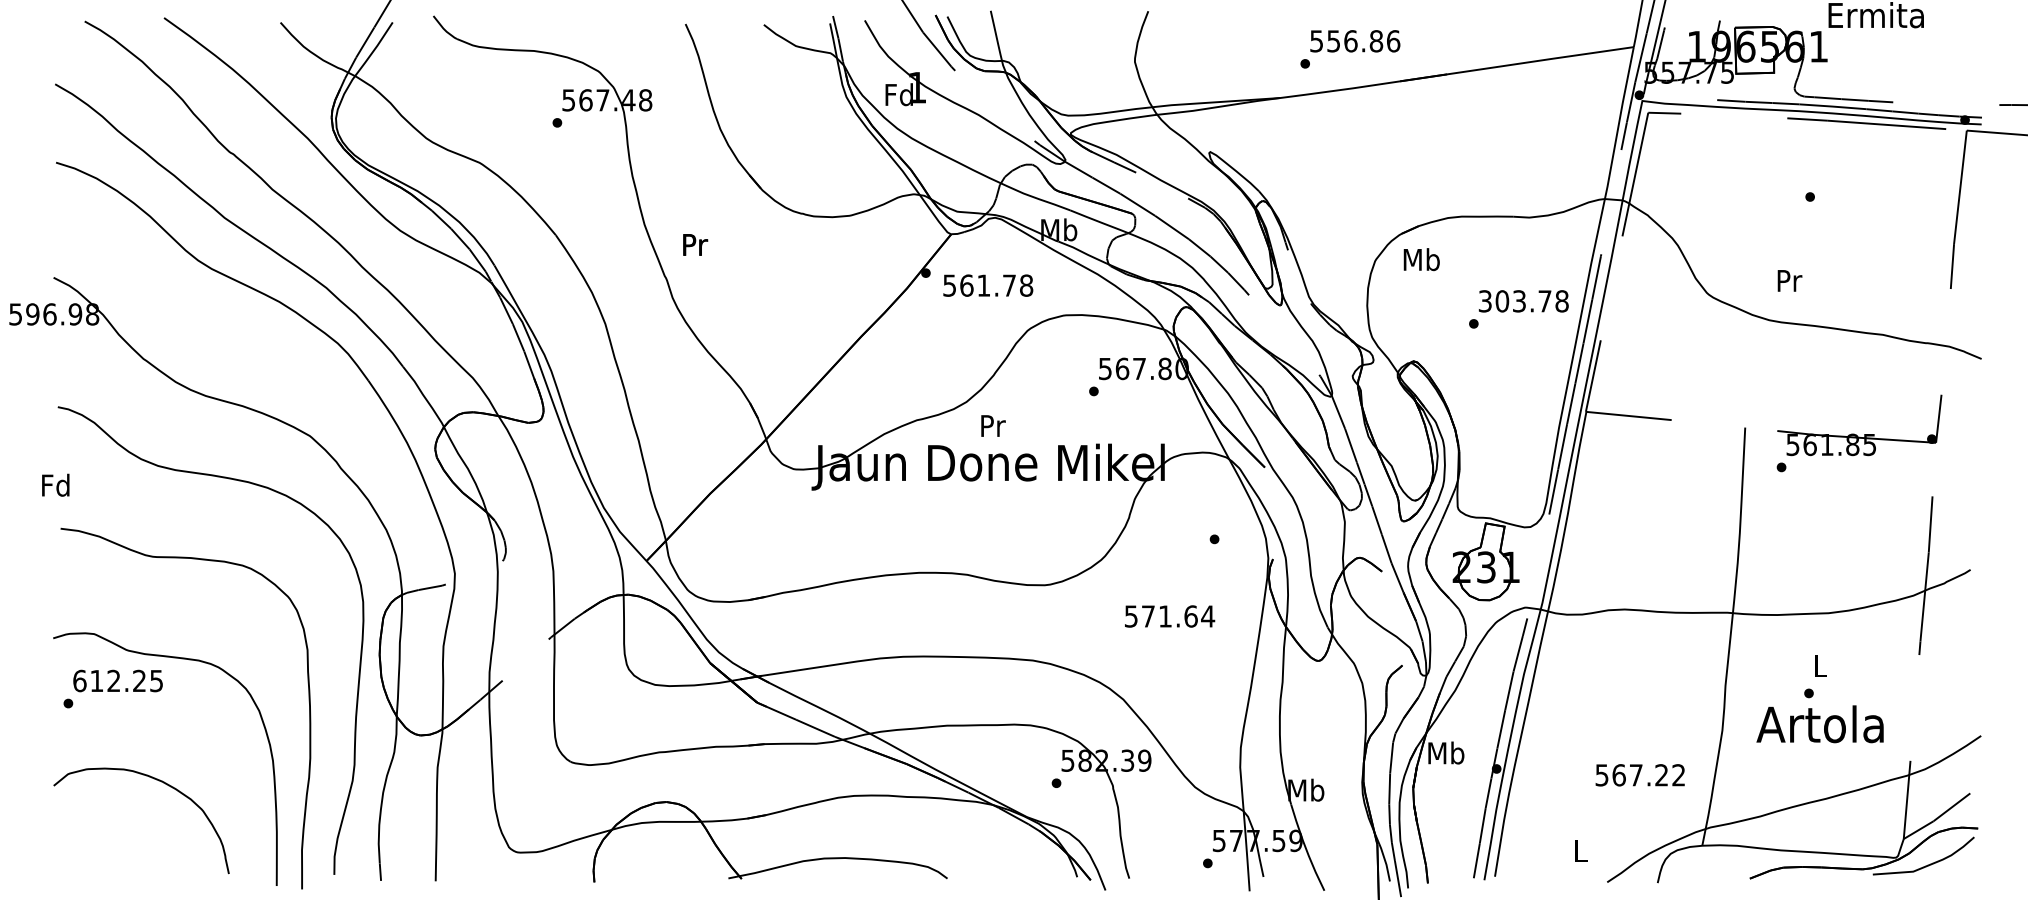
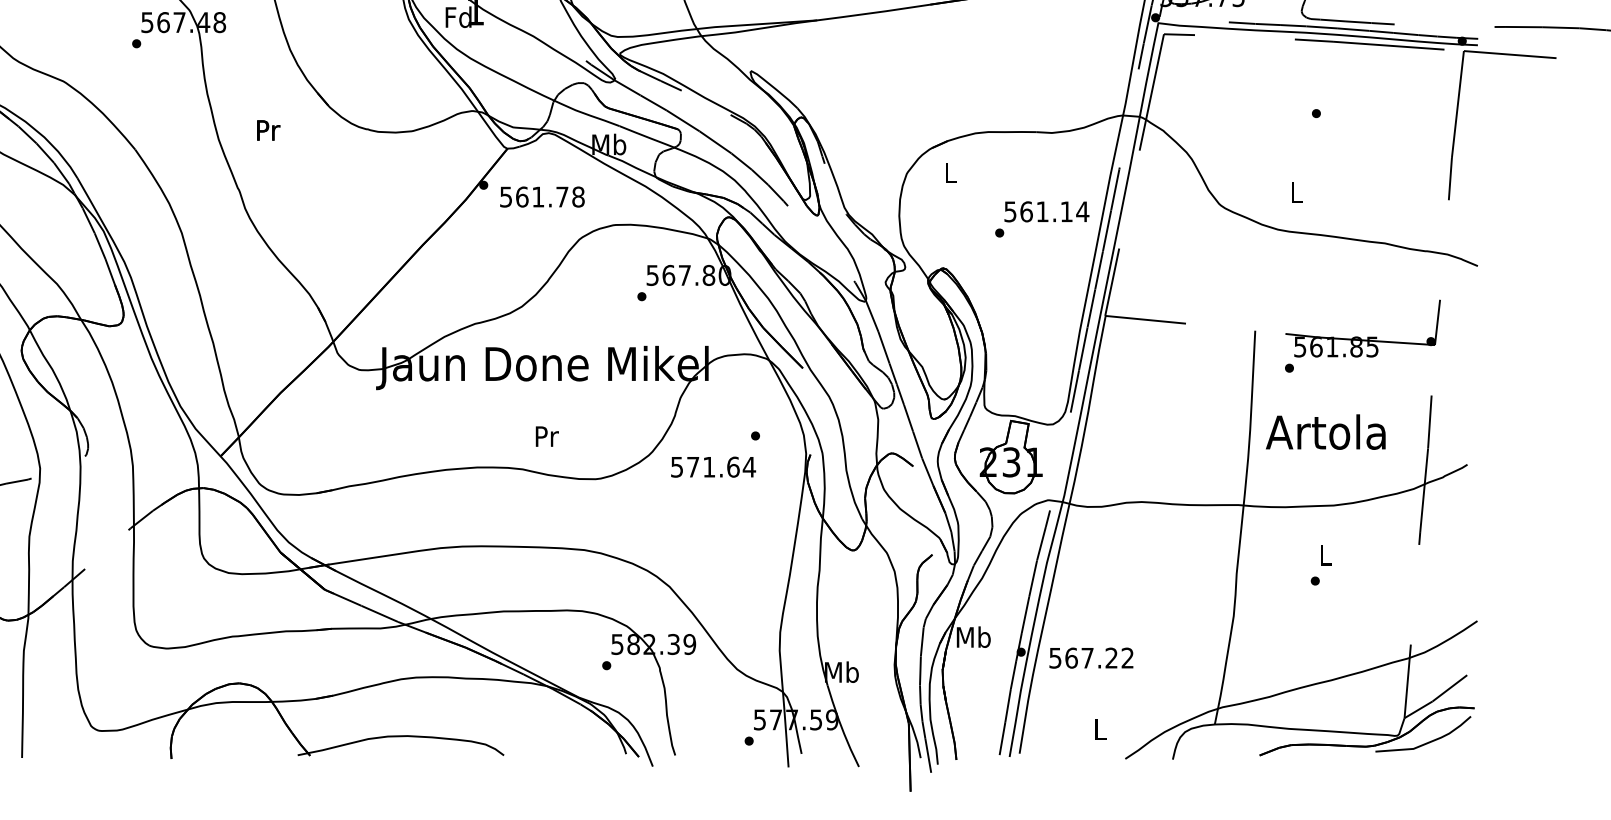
text: (695, 244) -> (268, 130), moved
text: (1421, 259) -> (950, 172), Mb -> L
text: (1789, 280) -> (1296, 192), Pr -> L
text: (1524, 301) -> (1047, 211), 303.78 -> 561.14
text: (993, 425) -> (547, 436), moved
text: (1170, 616) -> (714, 467), moved
text: (1819, 724) -> (1325, 432), moved
text: (1639, 775) -> (1090, 658), moved

